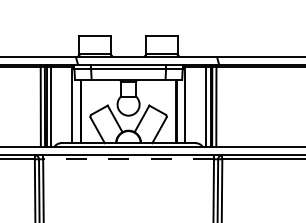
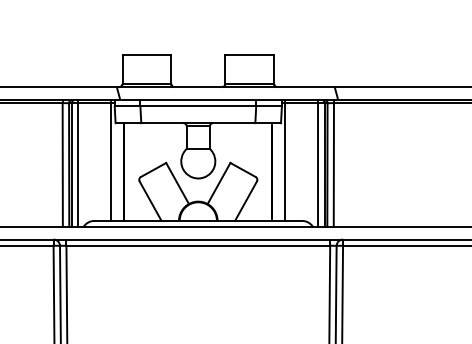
line: (128, 159) -> (198, 246), dashed -> solid

